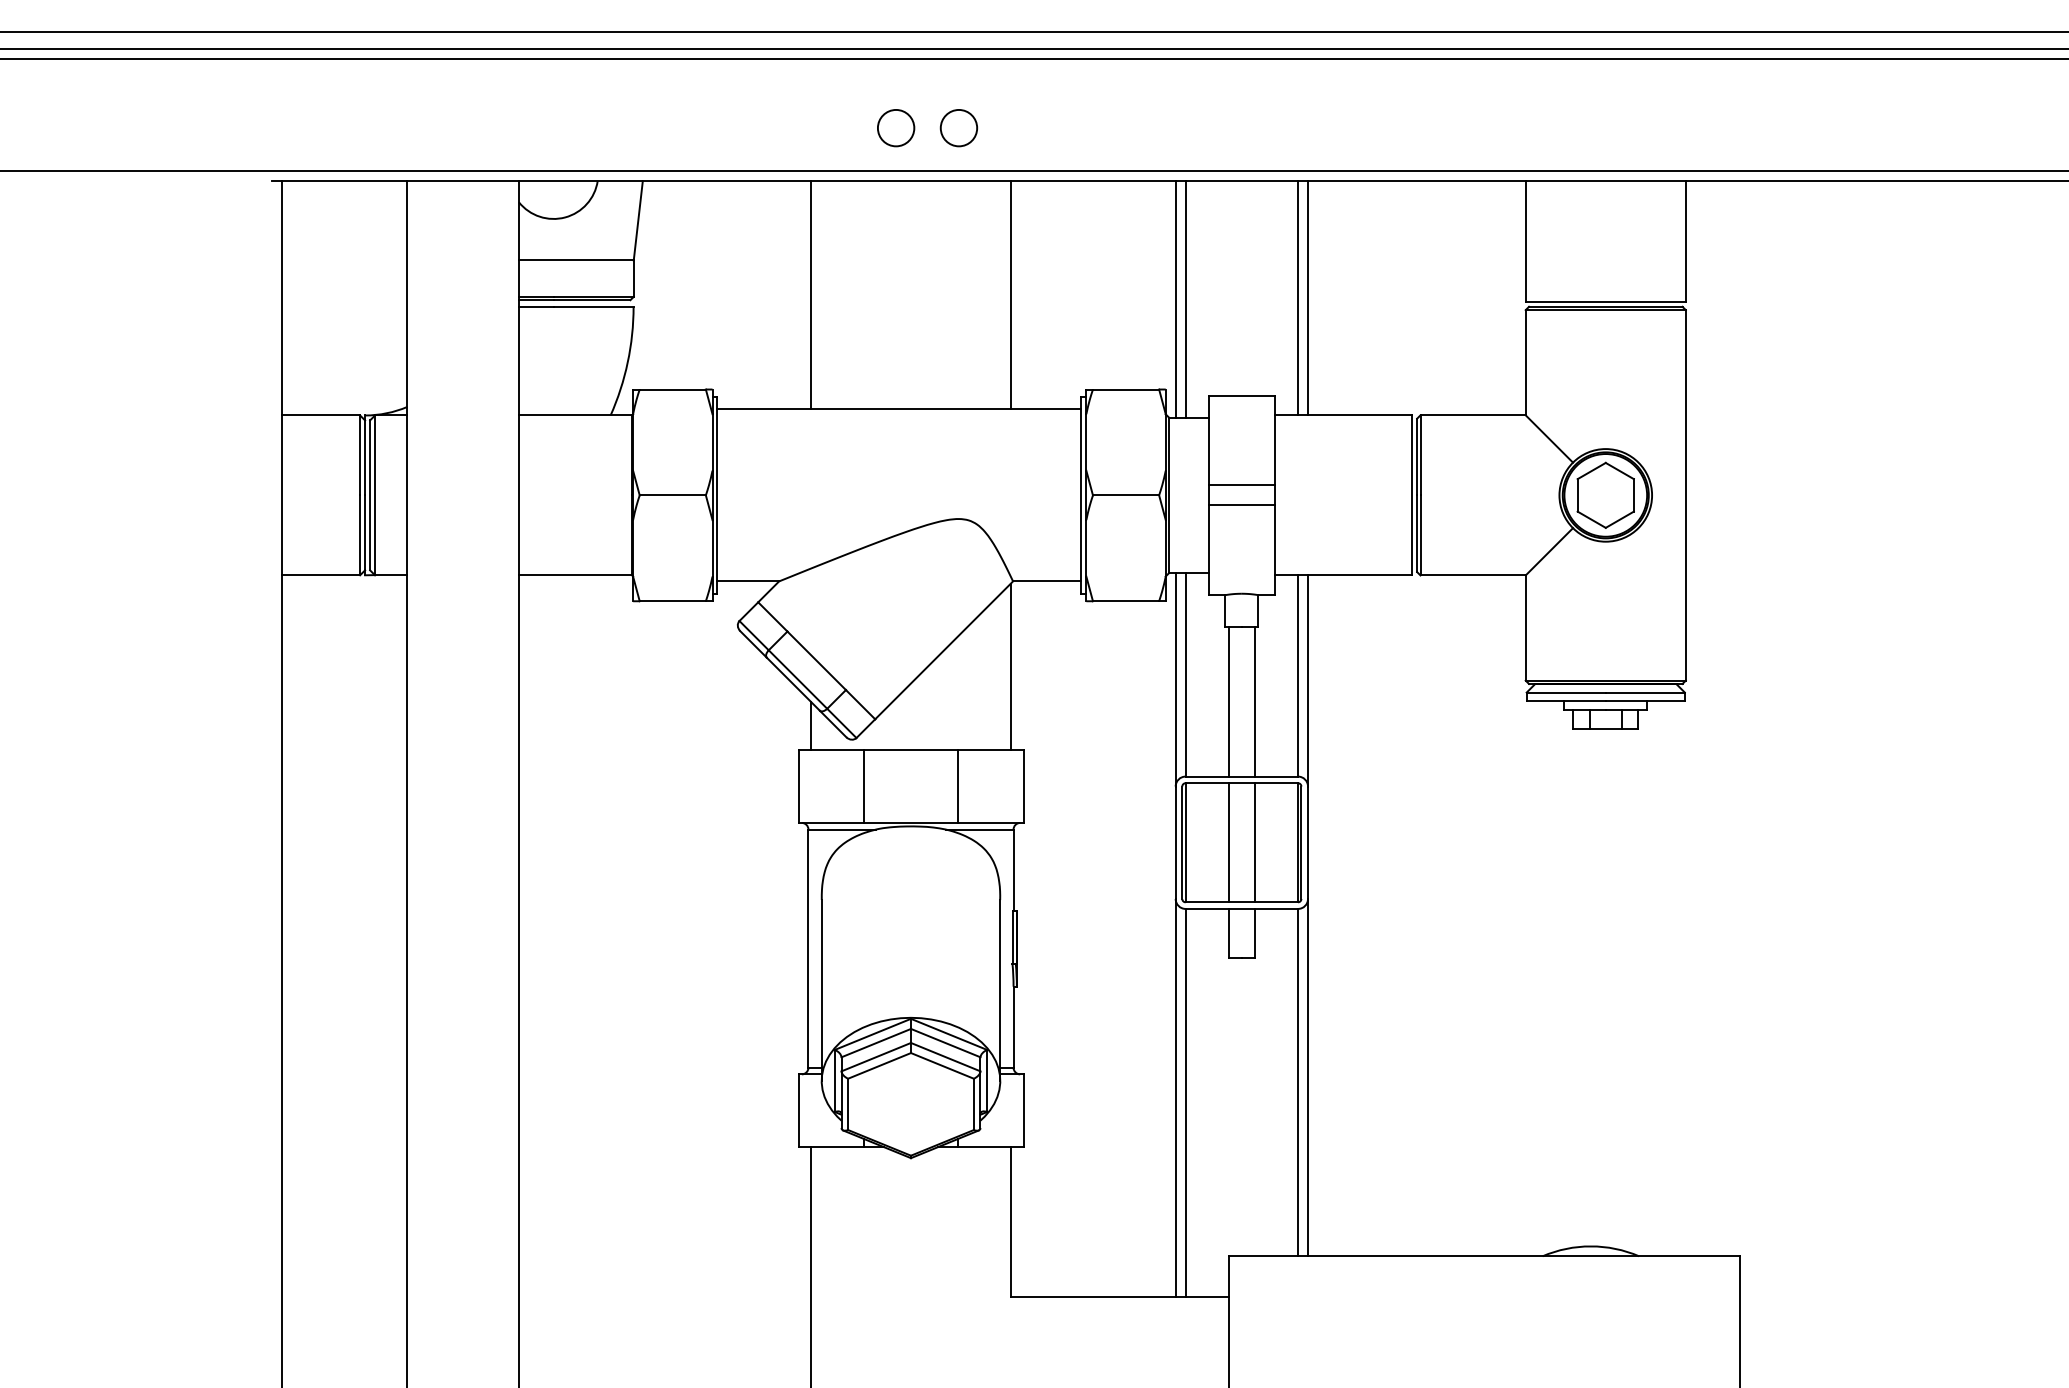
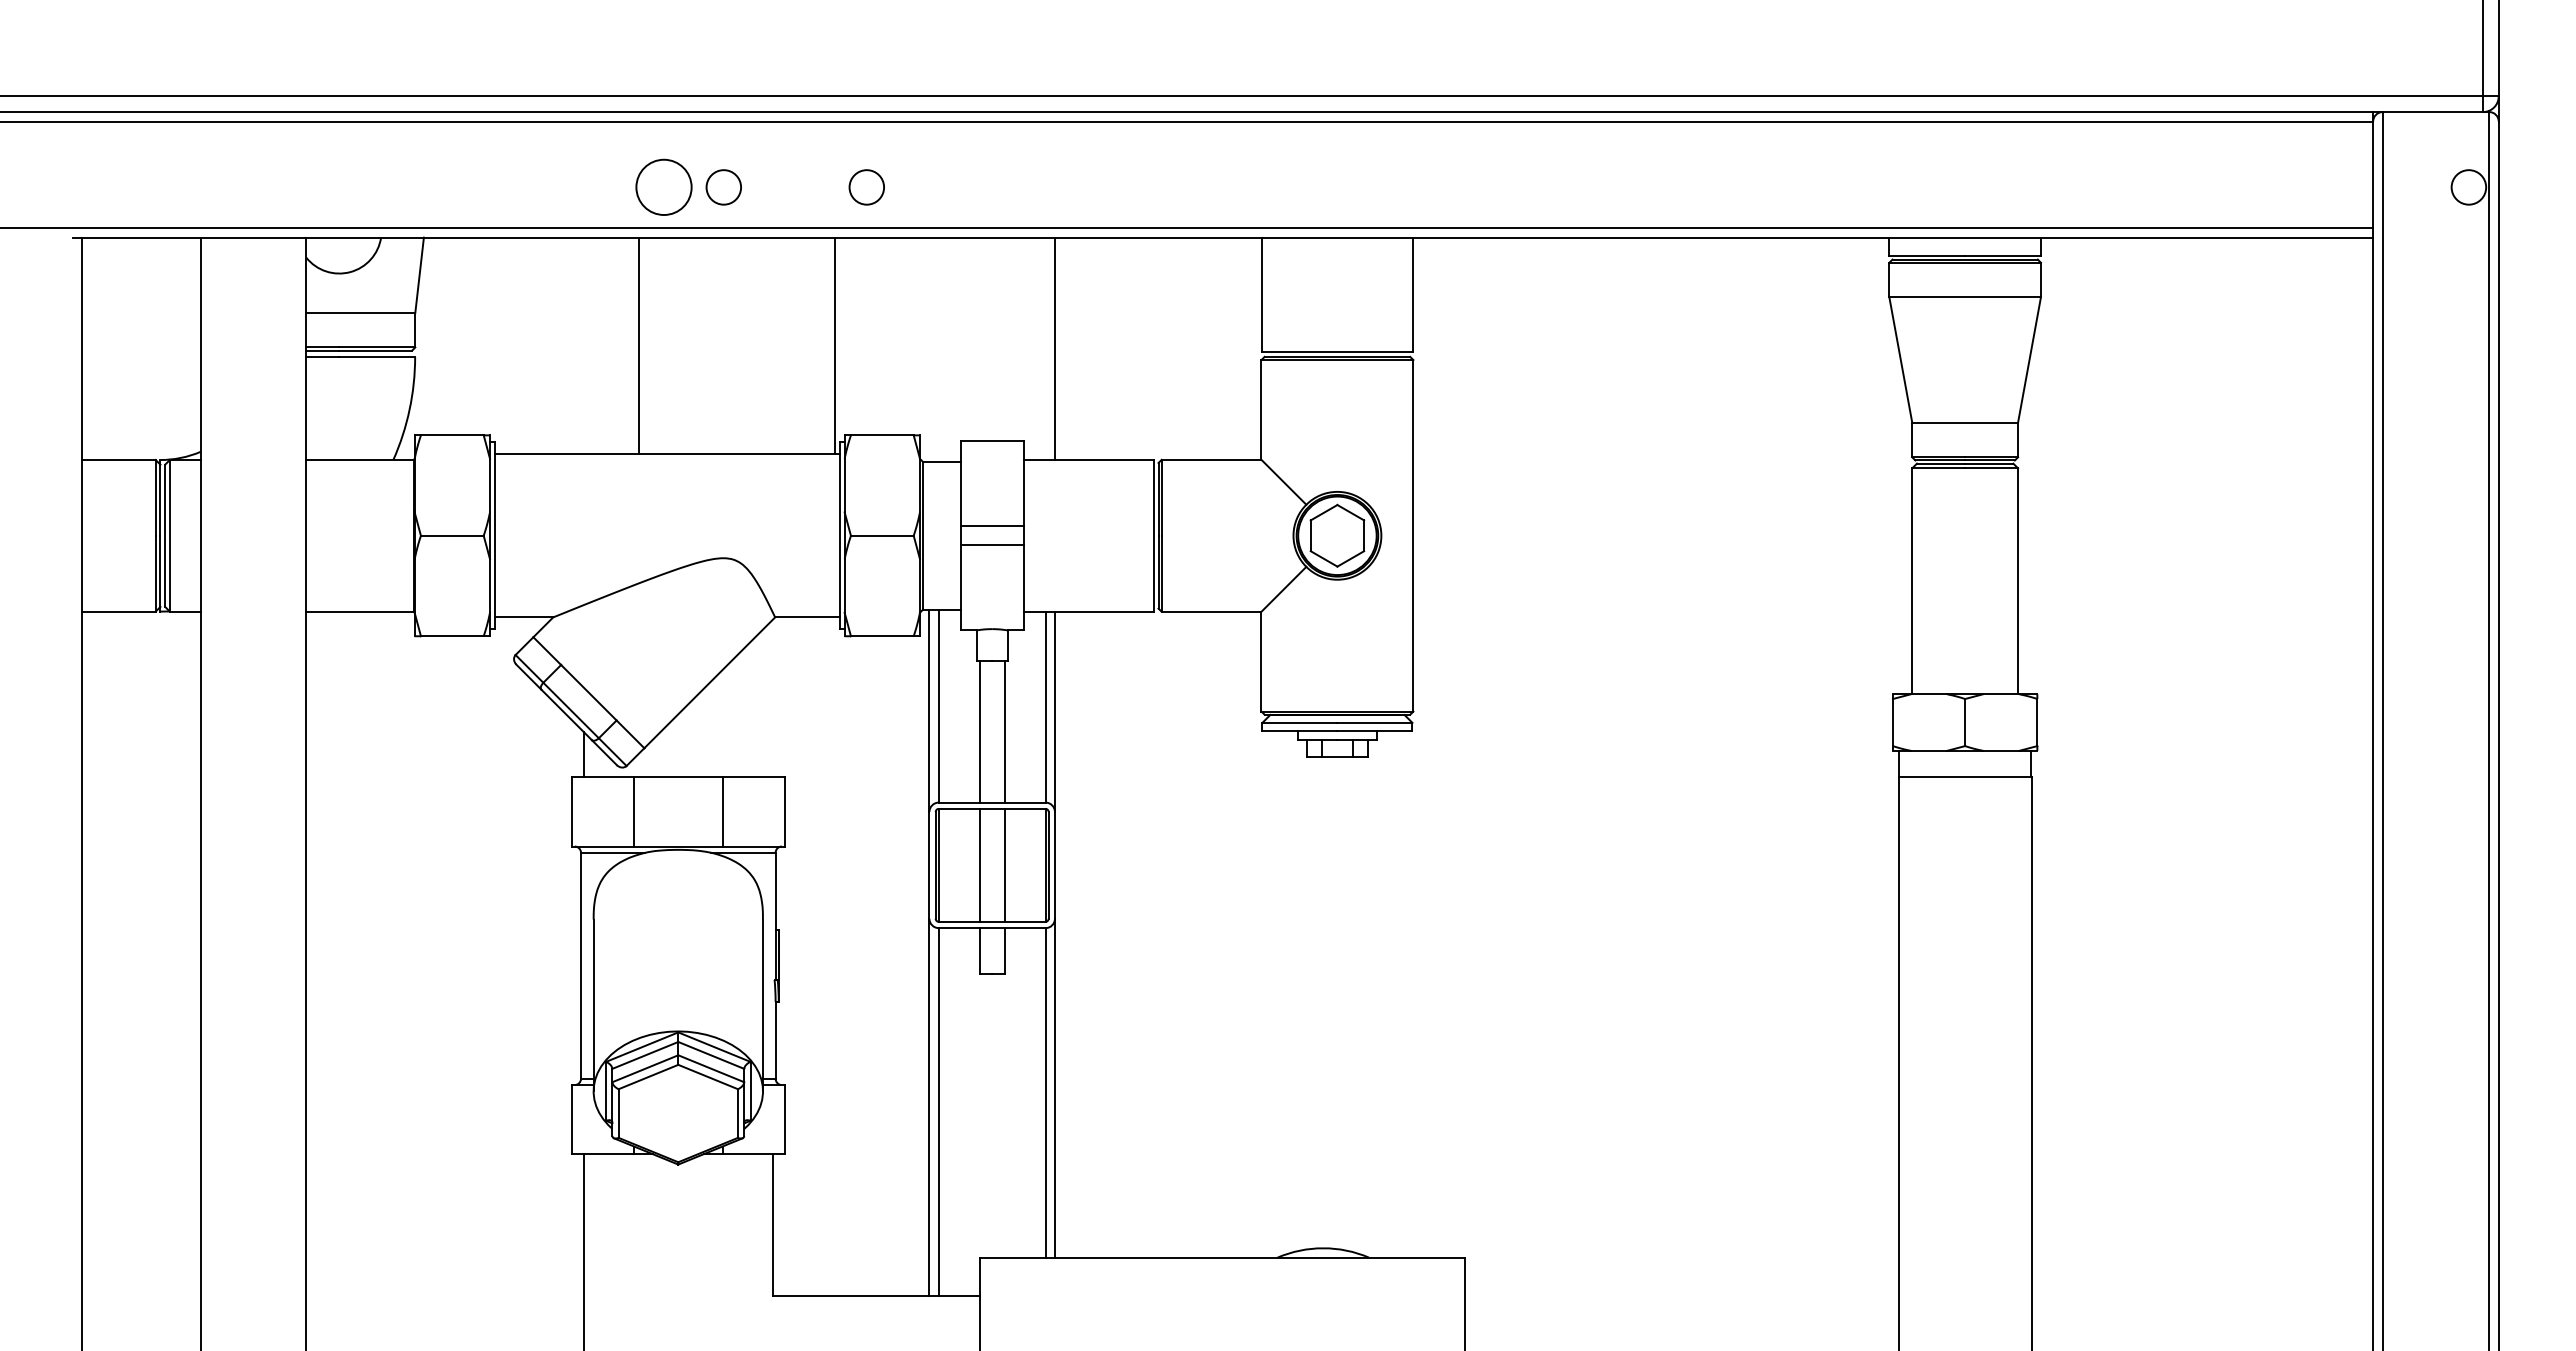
circle: (896, 128) -> (664, 187), size x1.6
circle: (1109, 128) -> (866, 187), added
line: (811, 294) -> (638, 345), moved
line: (1010, 294) -> (834, 345), moved
line: (1298, 297) -> (1045, 348), removed
line: (1175, 298) -> (929, 349), removed
line: (1185, 298) -> (938, 349), removed
line: (1010, 666) -> (772, 698), removed

